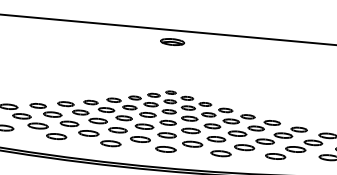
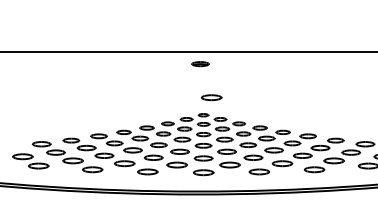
part: (172, 41) -> (200, 63), size x0.7
part: (180, 75) -> (211, 97), added

